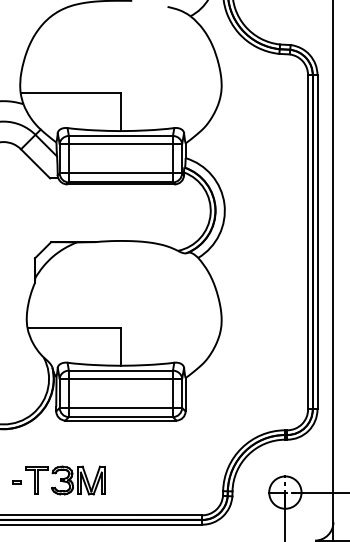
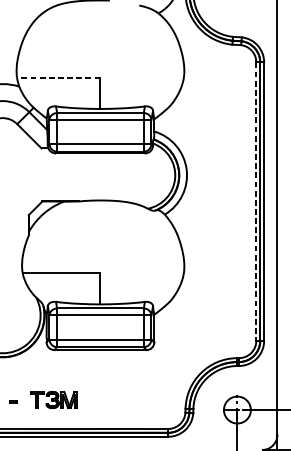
line: (70, 93) -> (58, 77), solid -> dashed
line: (308, 242) -> (256, 201), solid -> dashed
part: (65, 480) -> (54, 399), size x0.7

